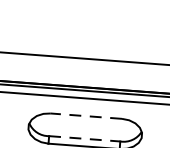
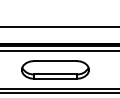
line: (84, 116) -> (54, 61), dashed -> solid
line: (84, 138) -> (55, 74), dashed -> solid

